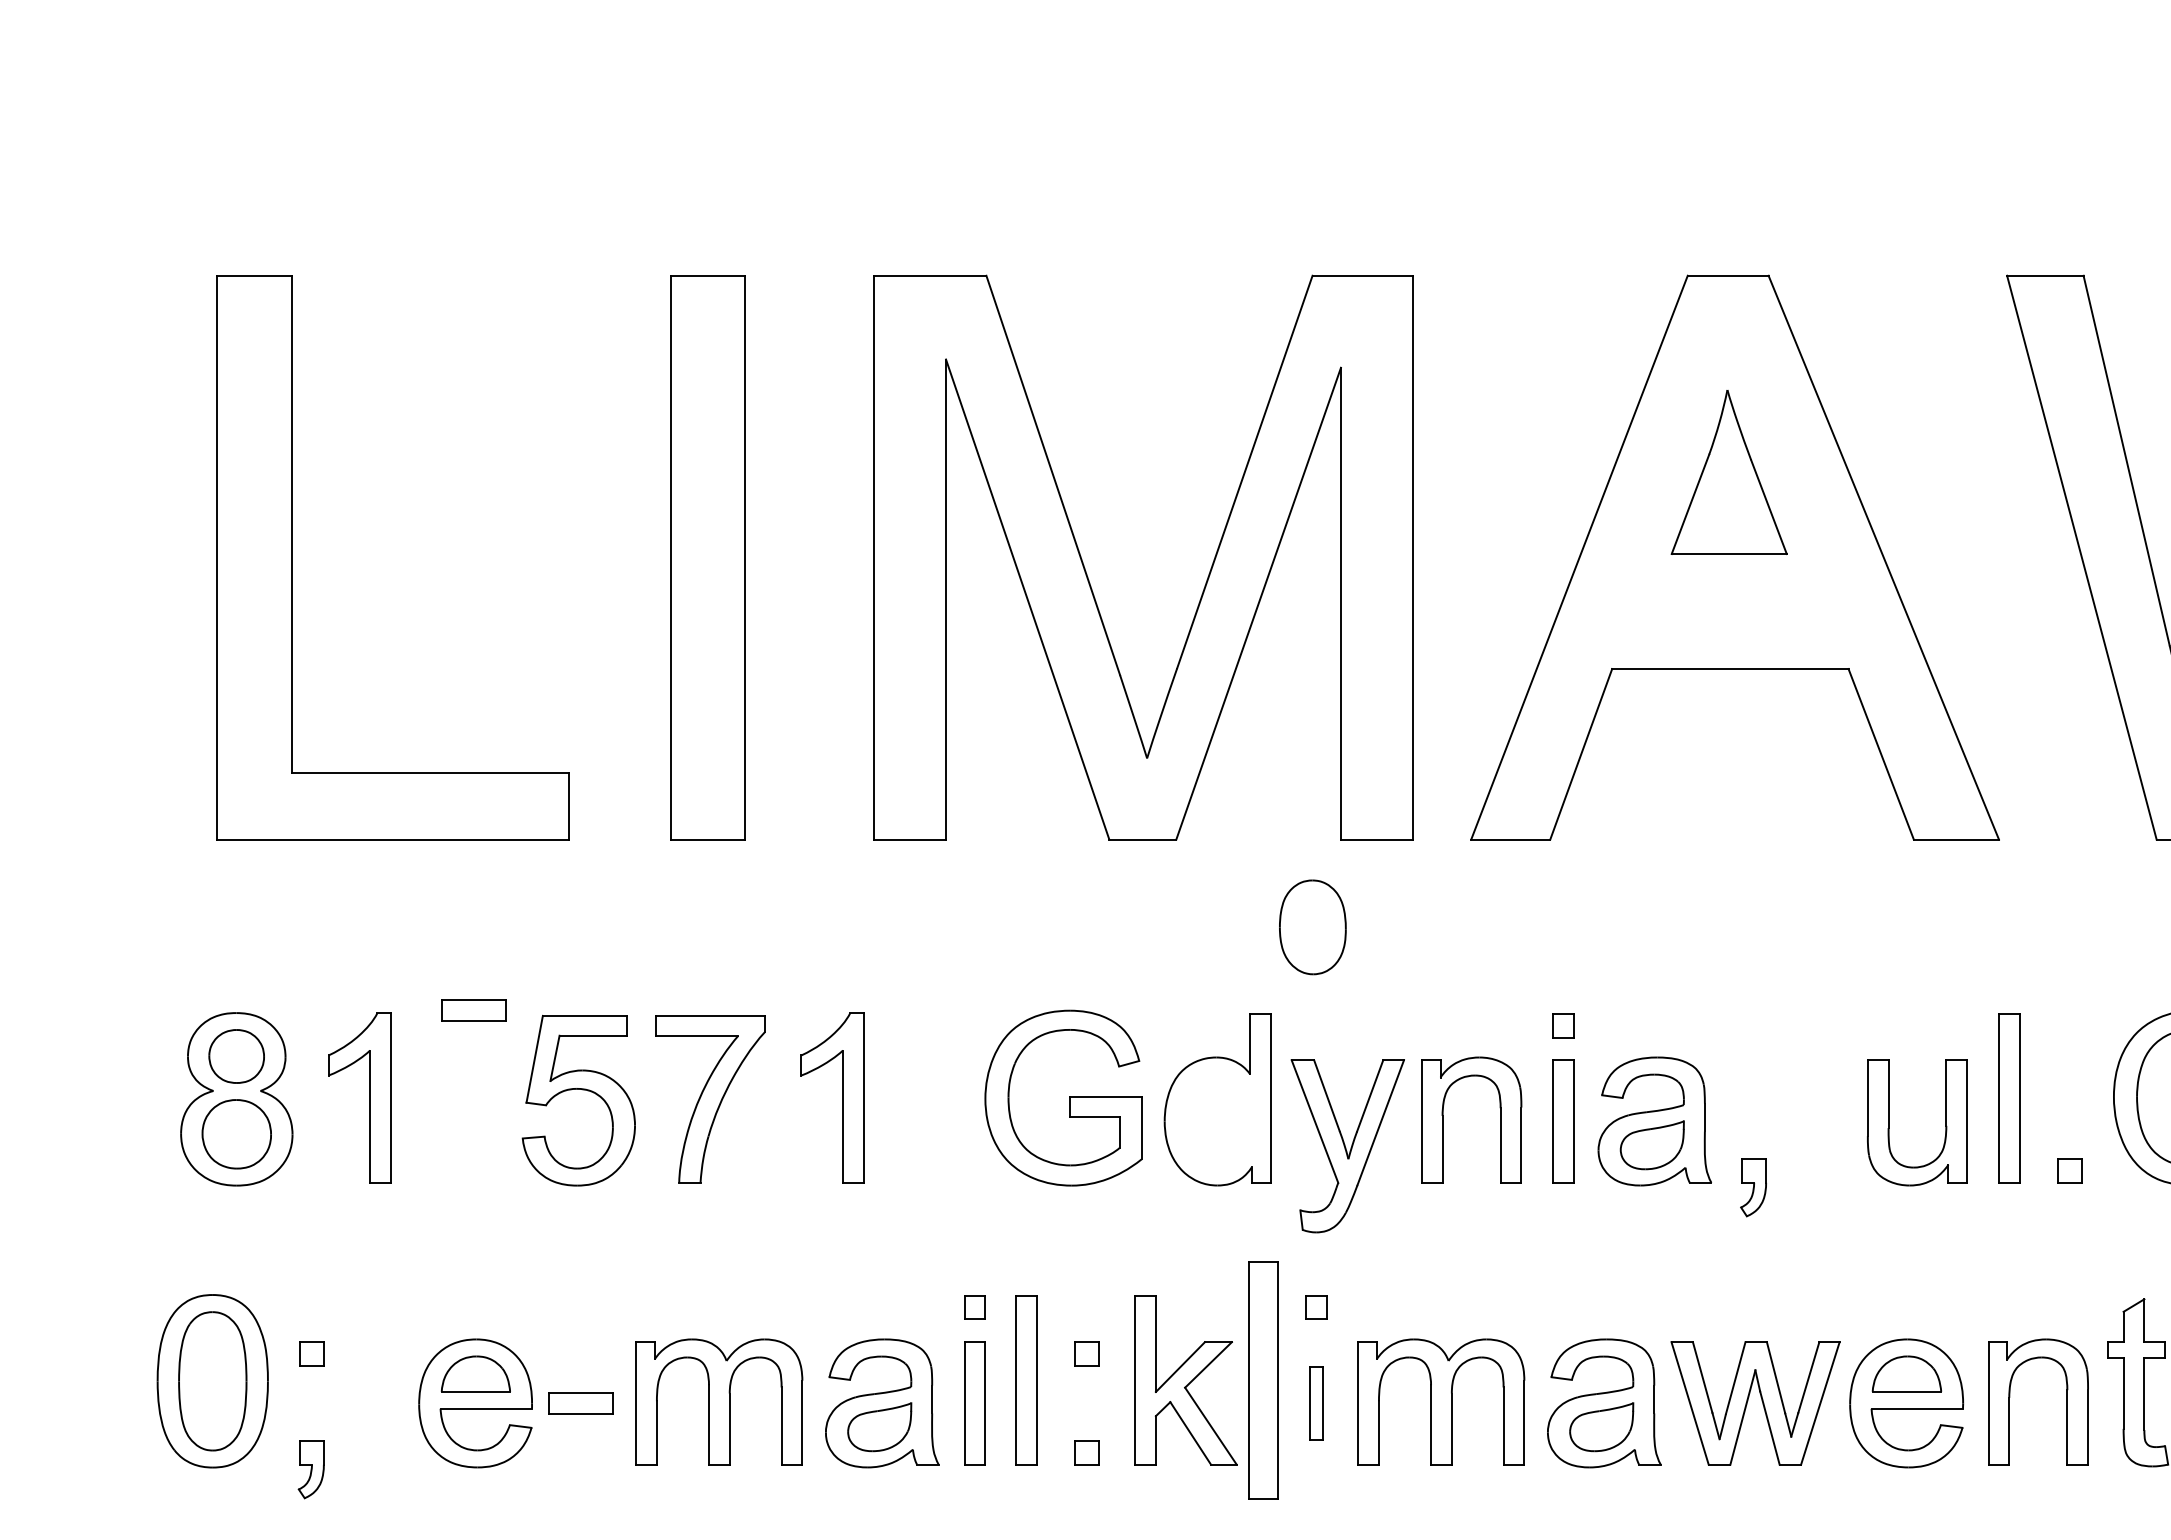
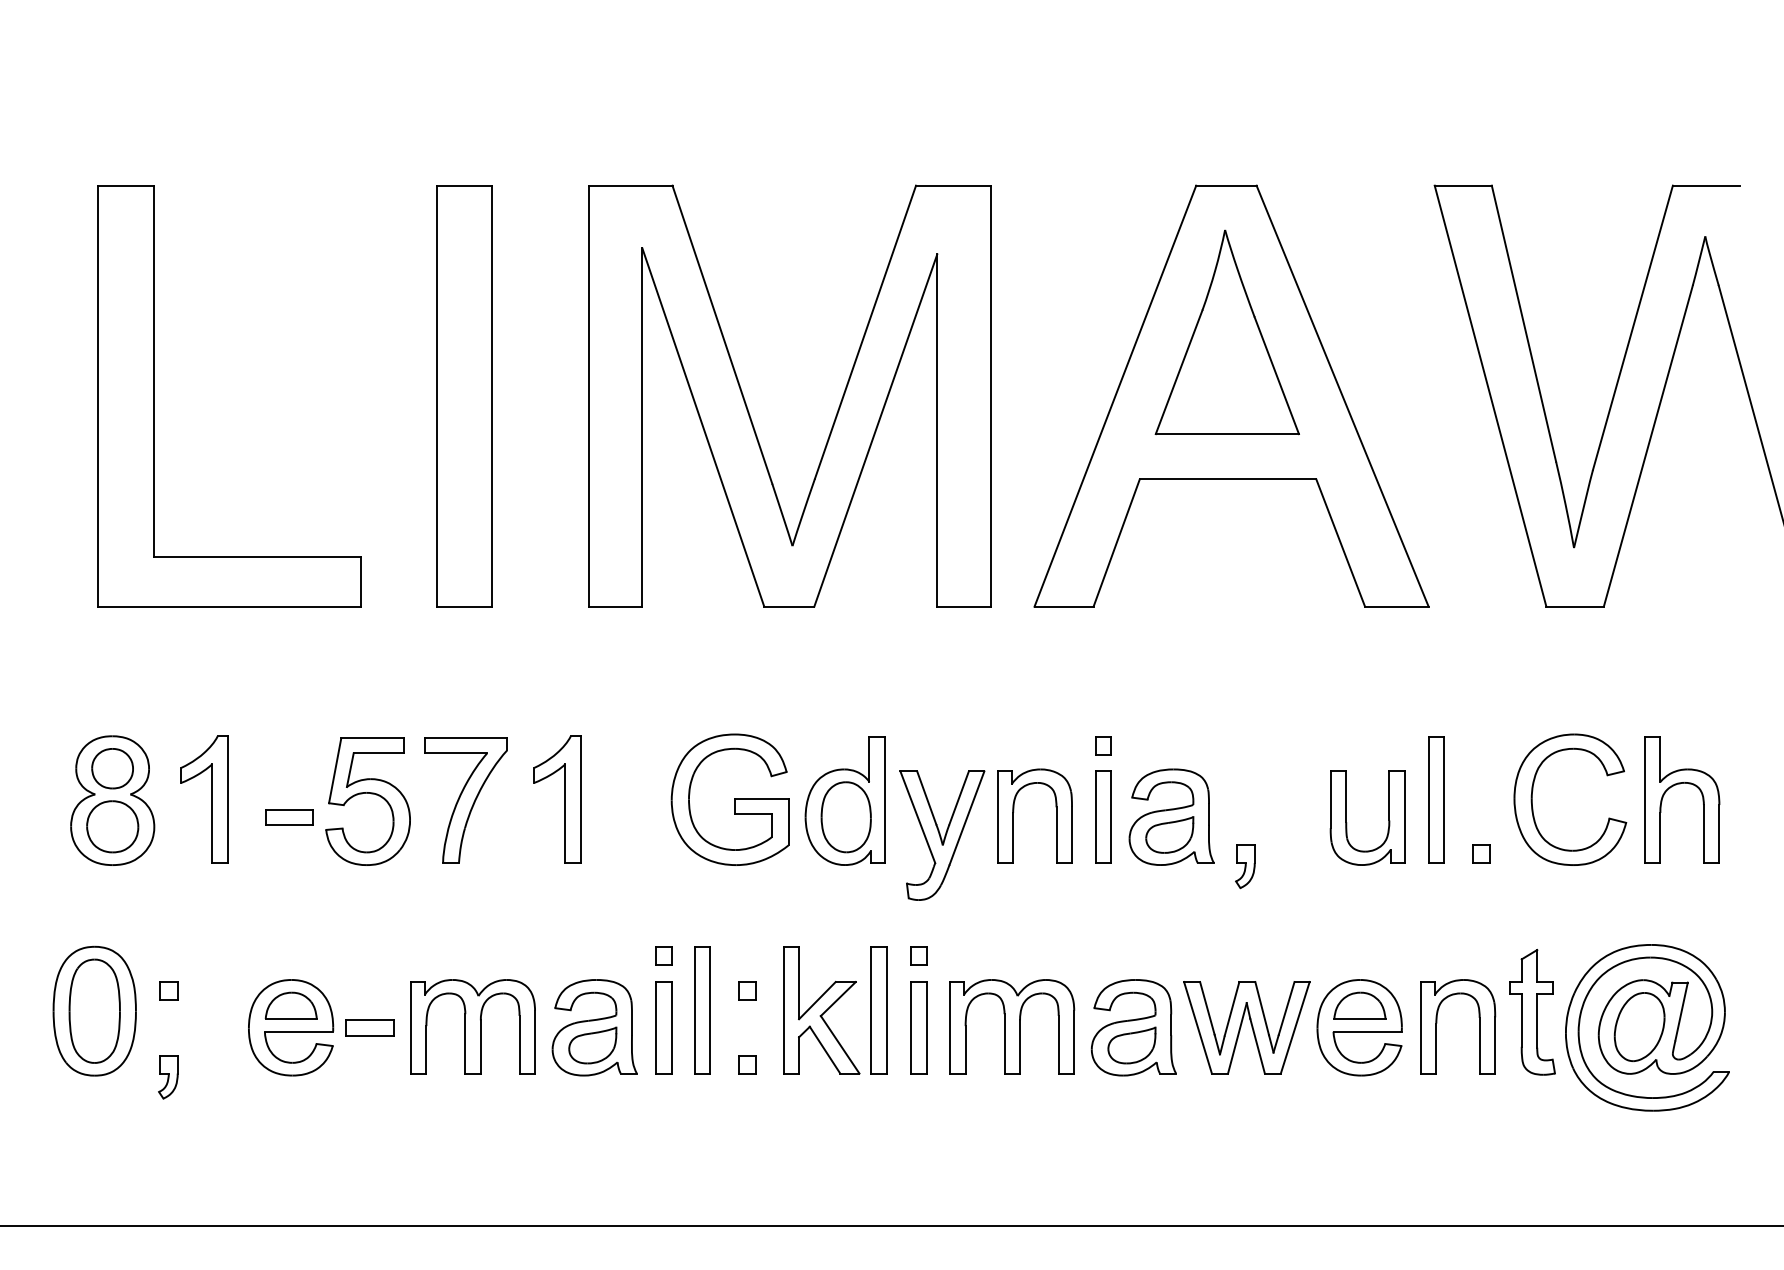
part: (1728, 472) -> (1226, 332), size x1.67
part: (1311, 927) -> (845, 817), moved
part: (473, 1010) -> (289, 817), moved
part: (1262, 1380) -> (878, 1010), size x0.71
part: (1315, 1403) -> (918, 1027), size x1.67

